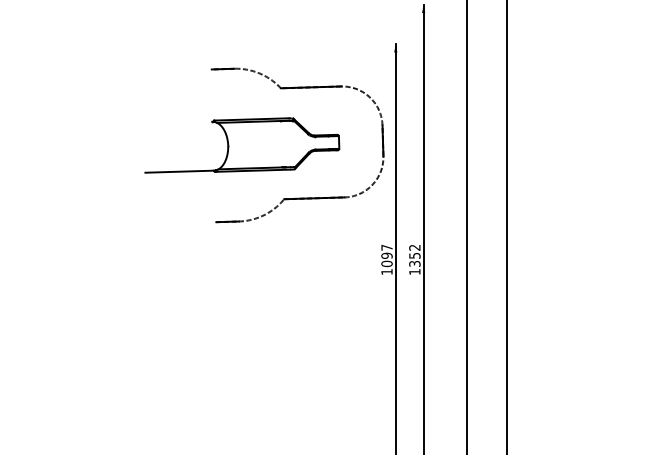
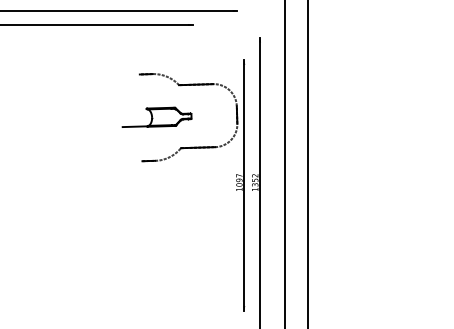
part: (241, 143) -> (156, 116), size x0.62

